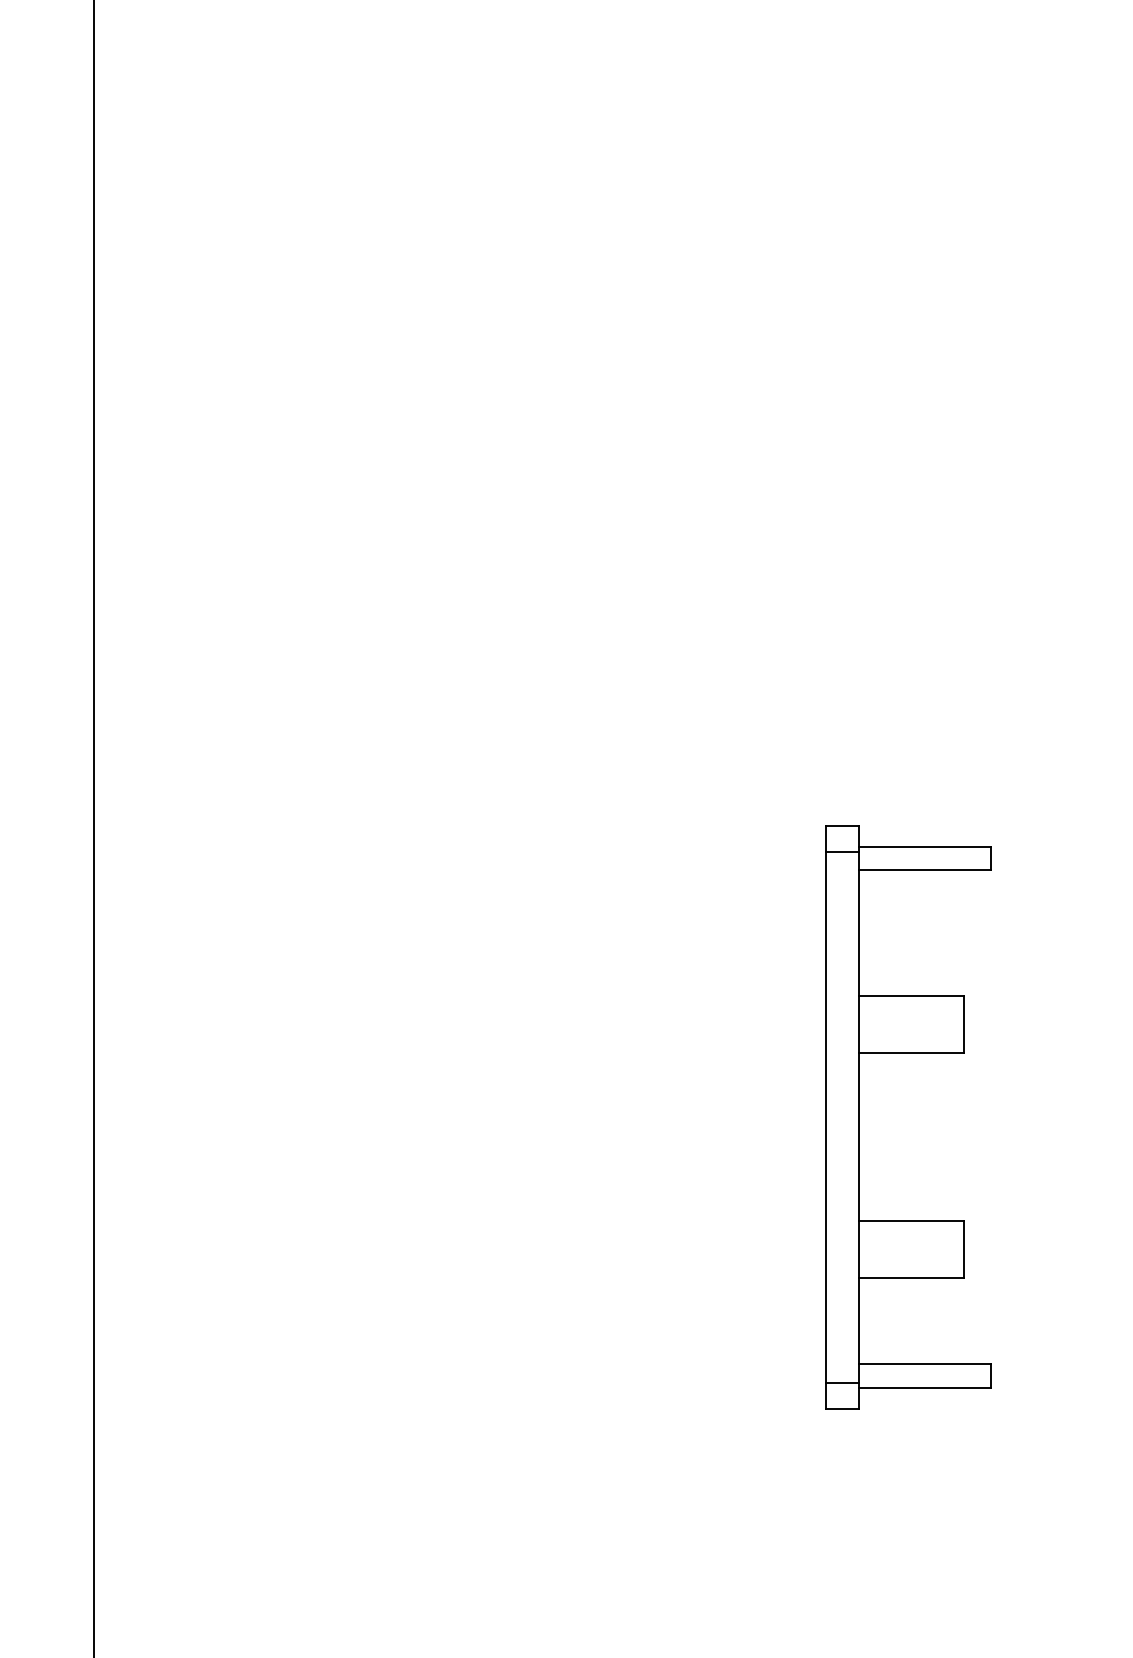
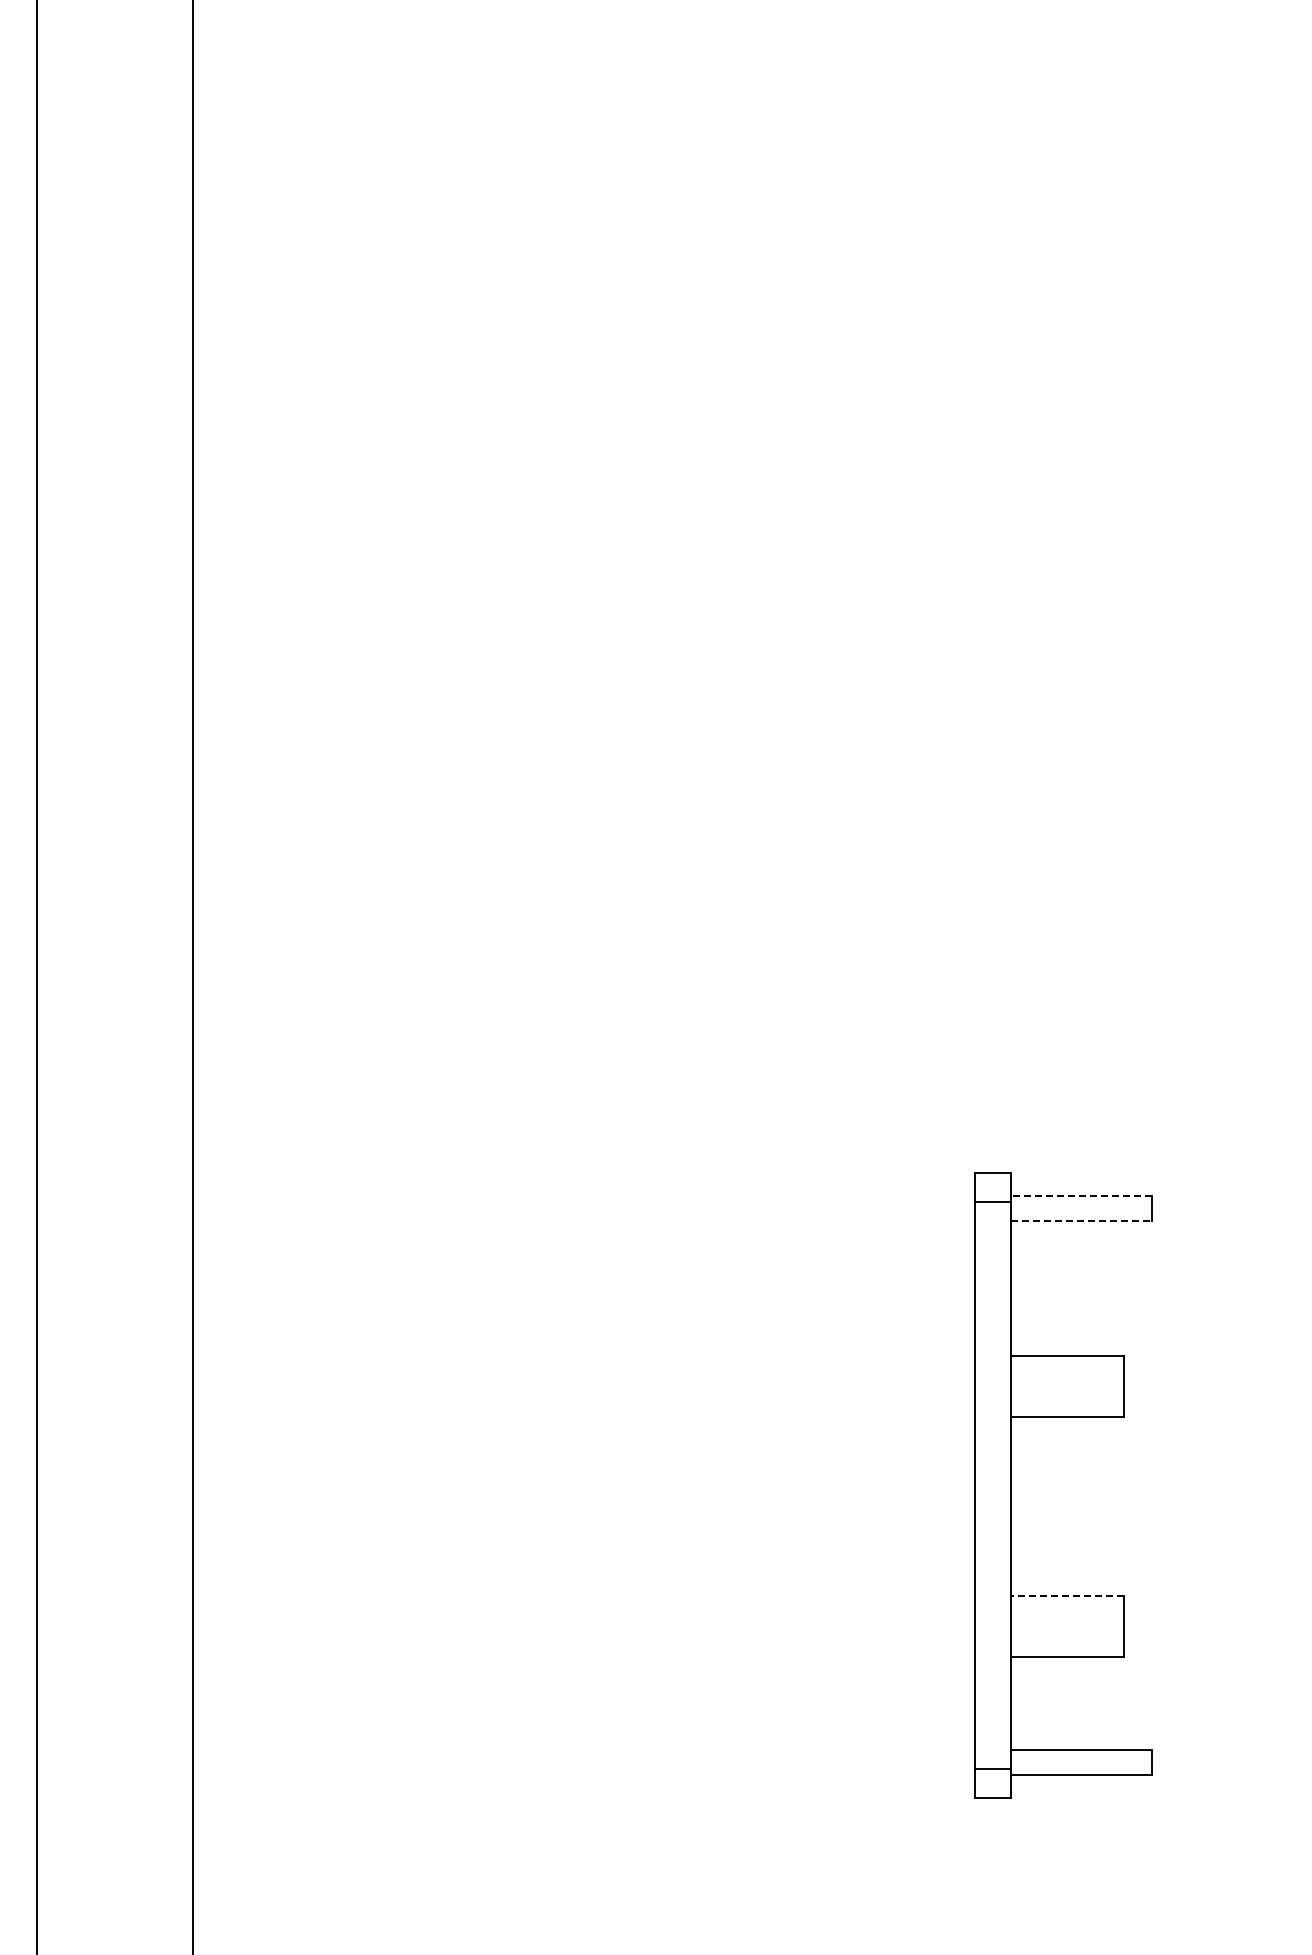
line: (924, 847) -> (1081, 1196), solid -> dashed
line: (924, 870) -> (1081, 1221), solid -> dashed
line: (910, 1221) -> (1066, 1596), solid -> dashed

